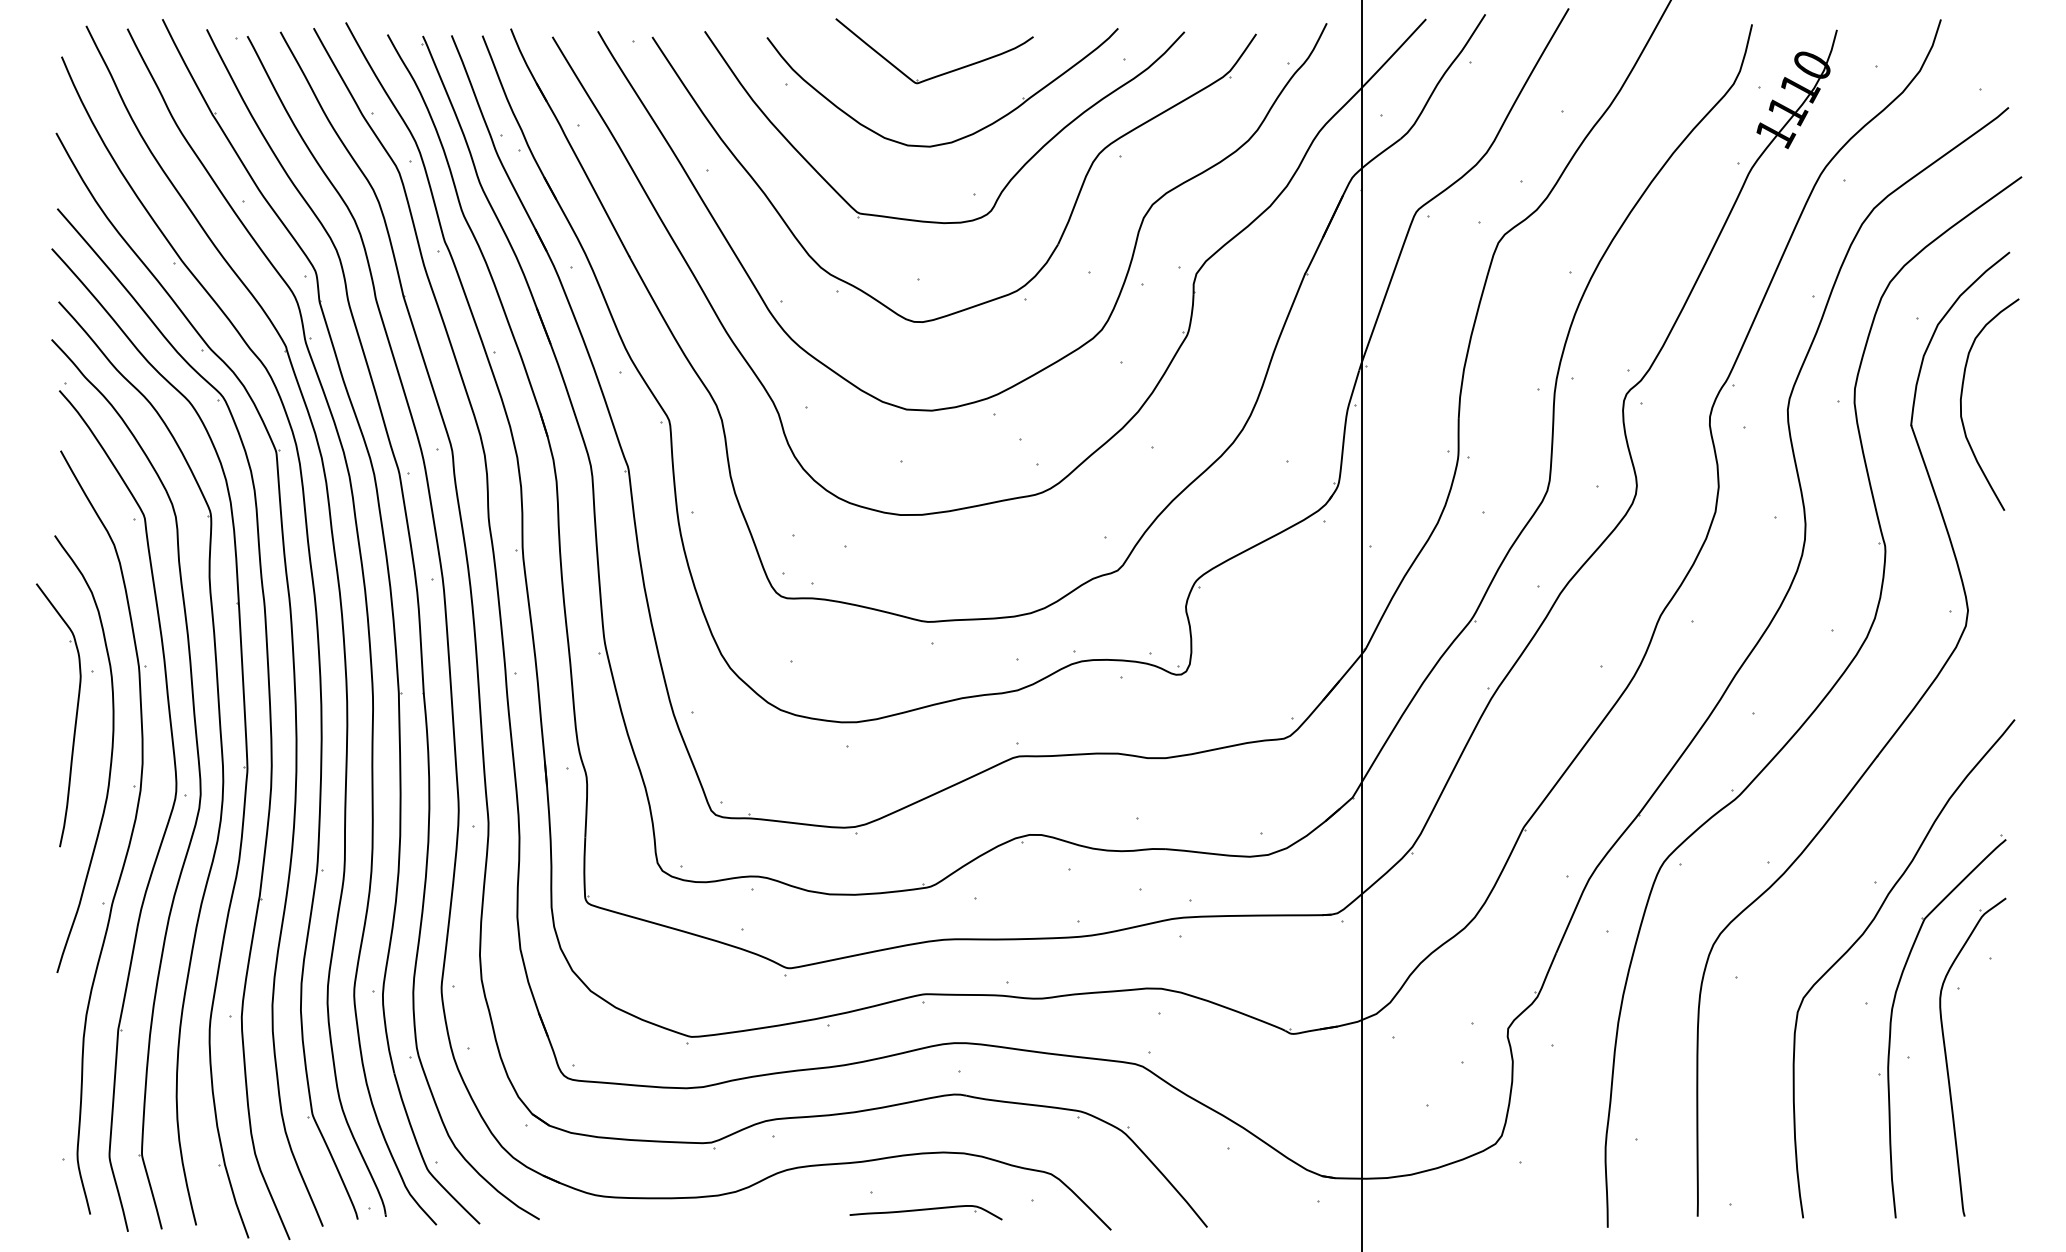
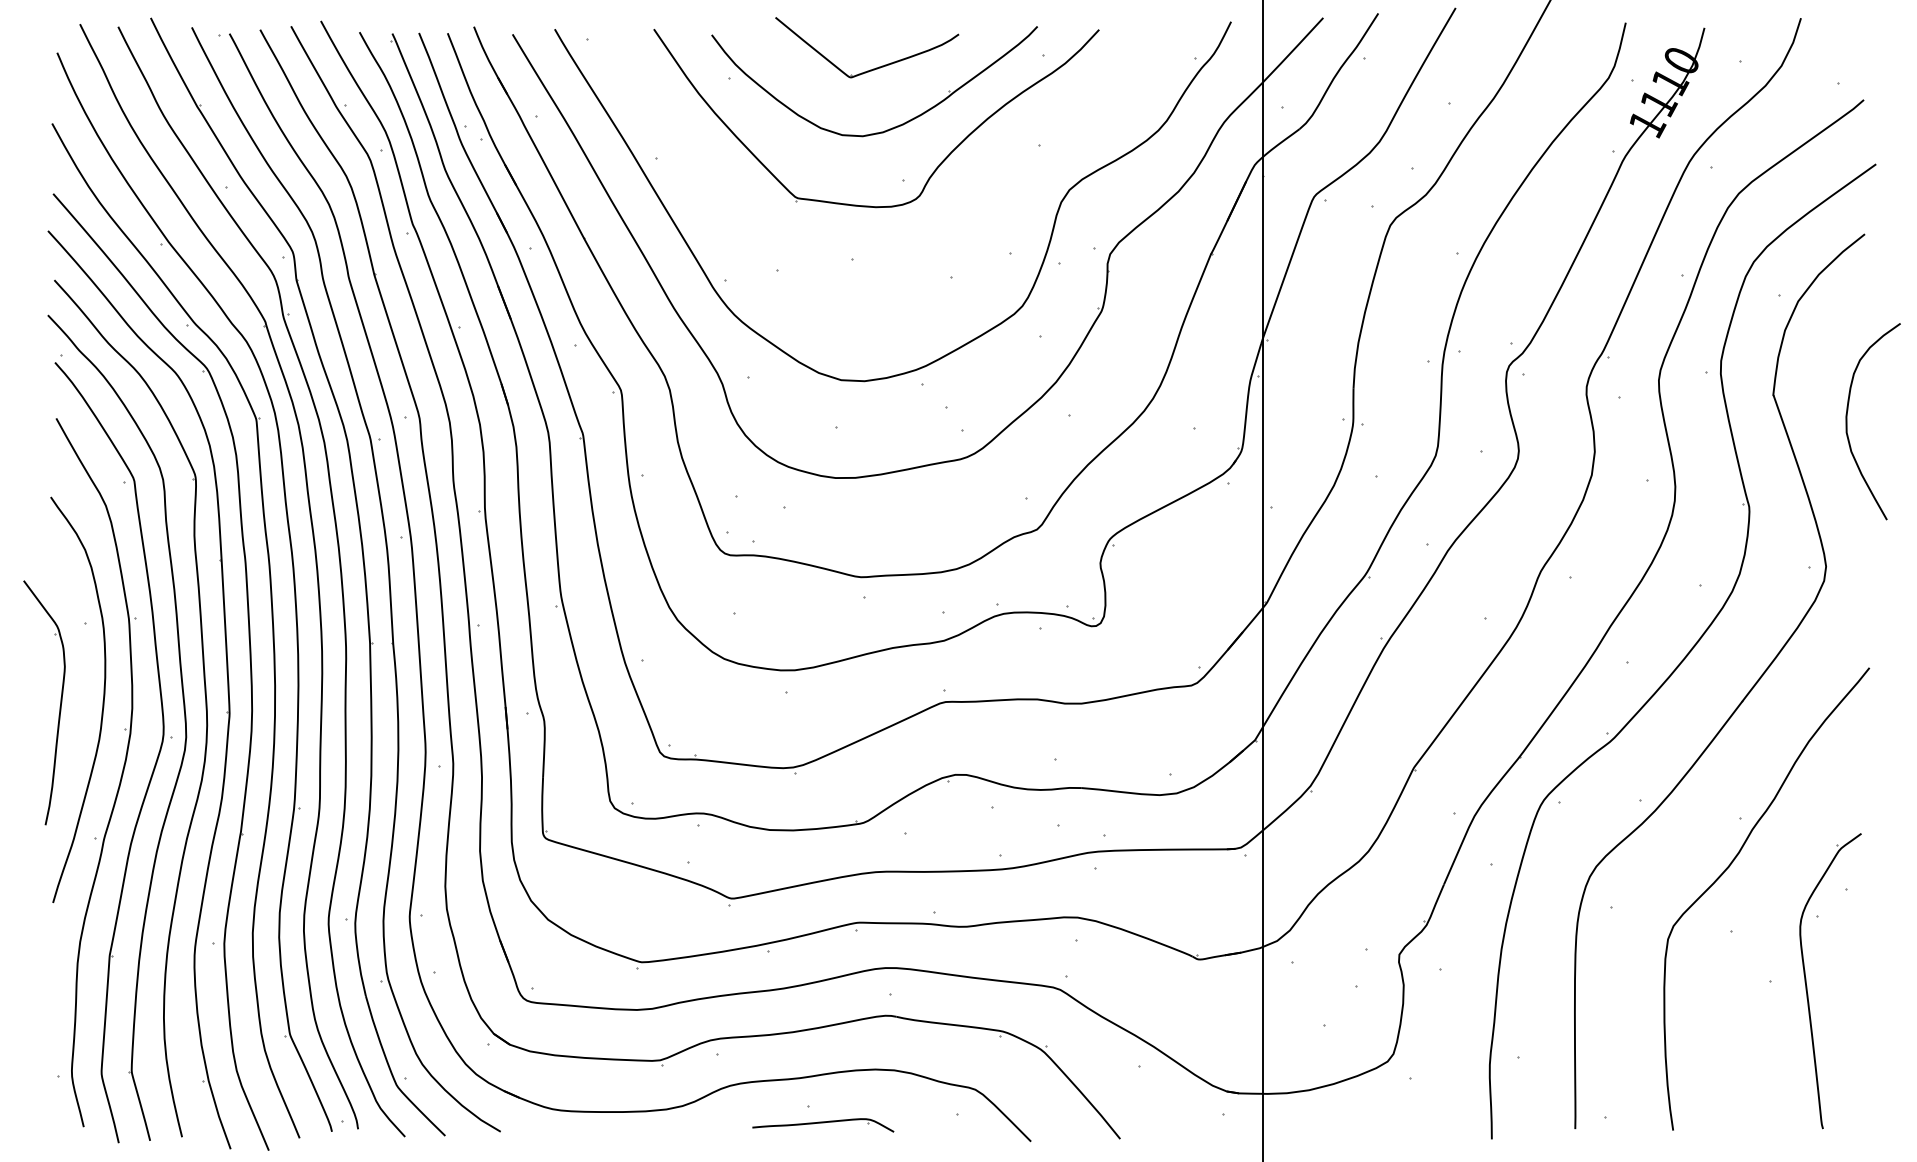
part: (1064, 227) -> (987, 211), removed
curve: (1961, 404) -> (1847, 421), moved
part: (74, 719) -> (59, 706), moved
part: (1891, 1025) -> (1755, 951), removed
part: (926, 1212) -> (823, 1125), moved

